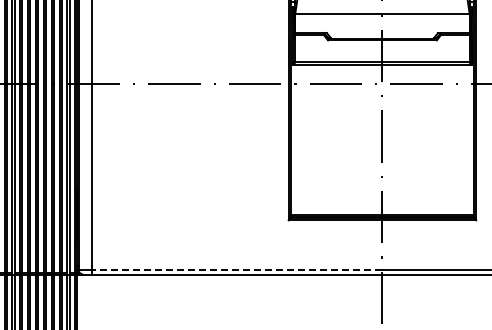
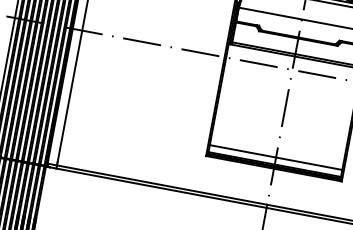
line: (382, 204) -> (276, 157), added
line: (236, 270) -> (161, 185), dashed -> solid

